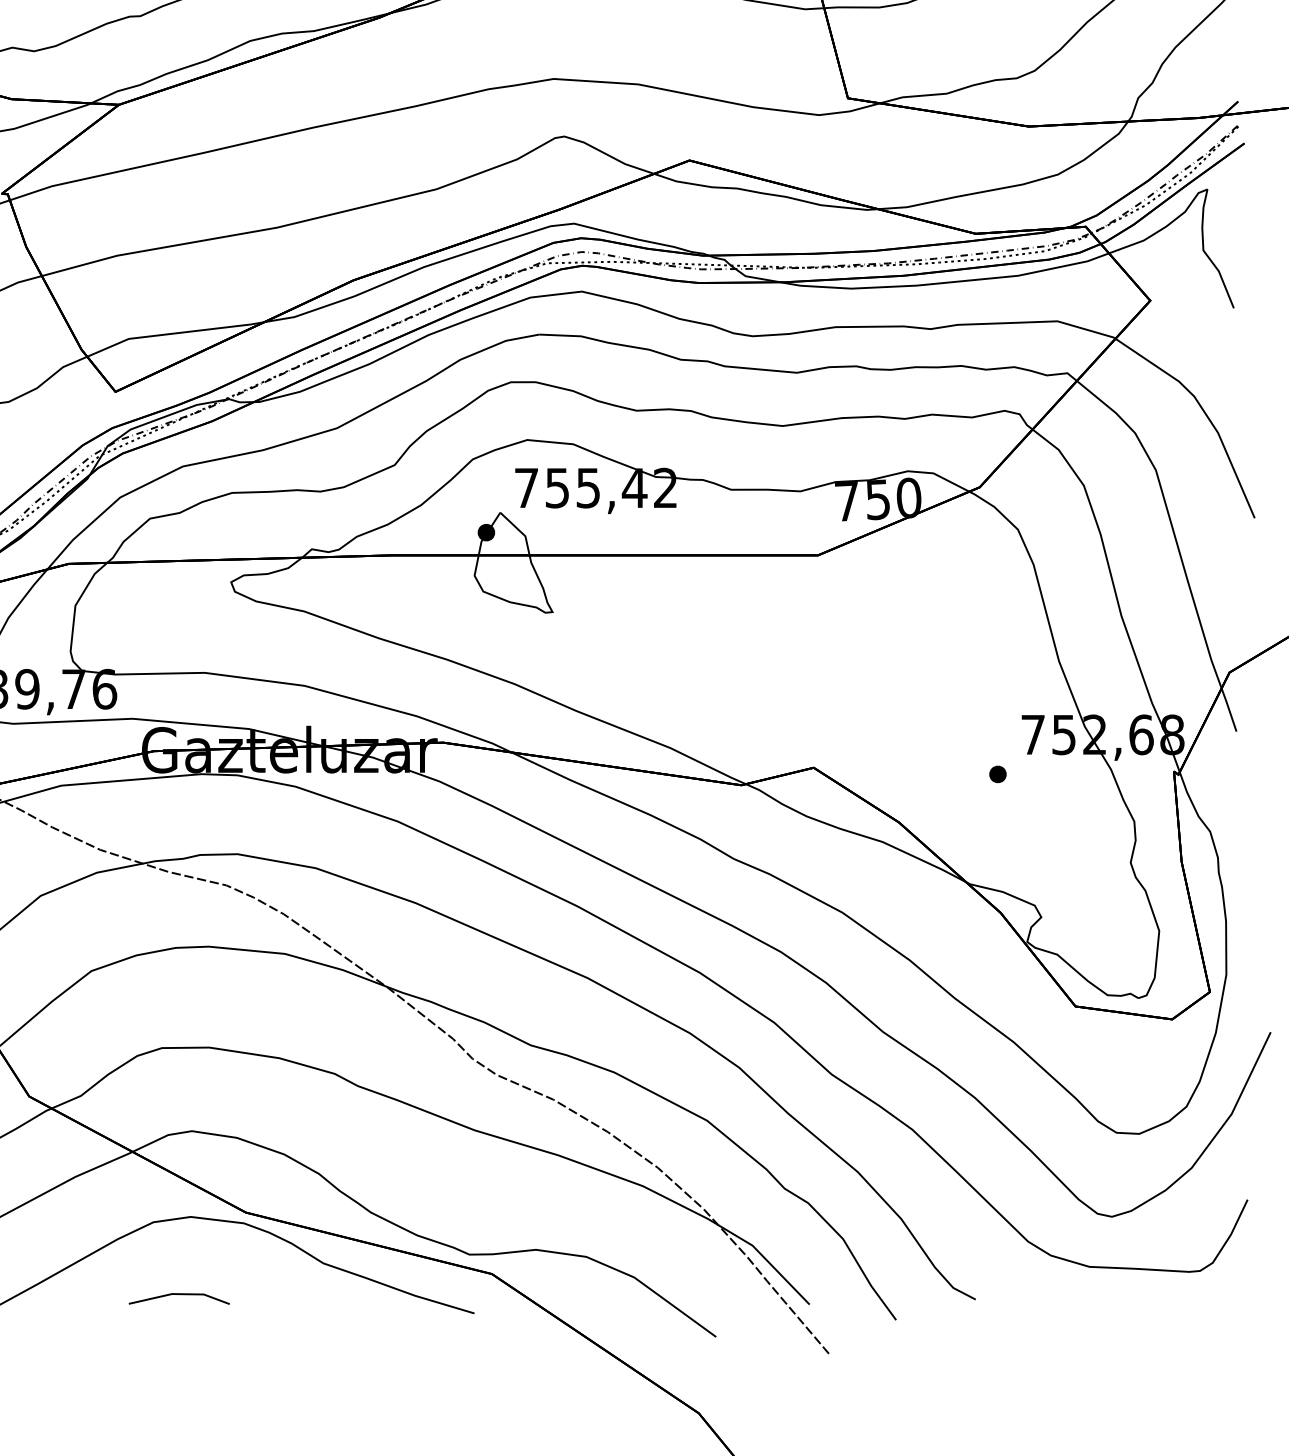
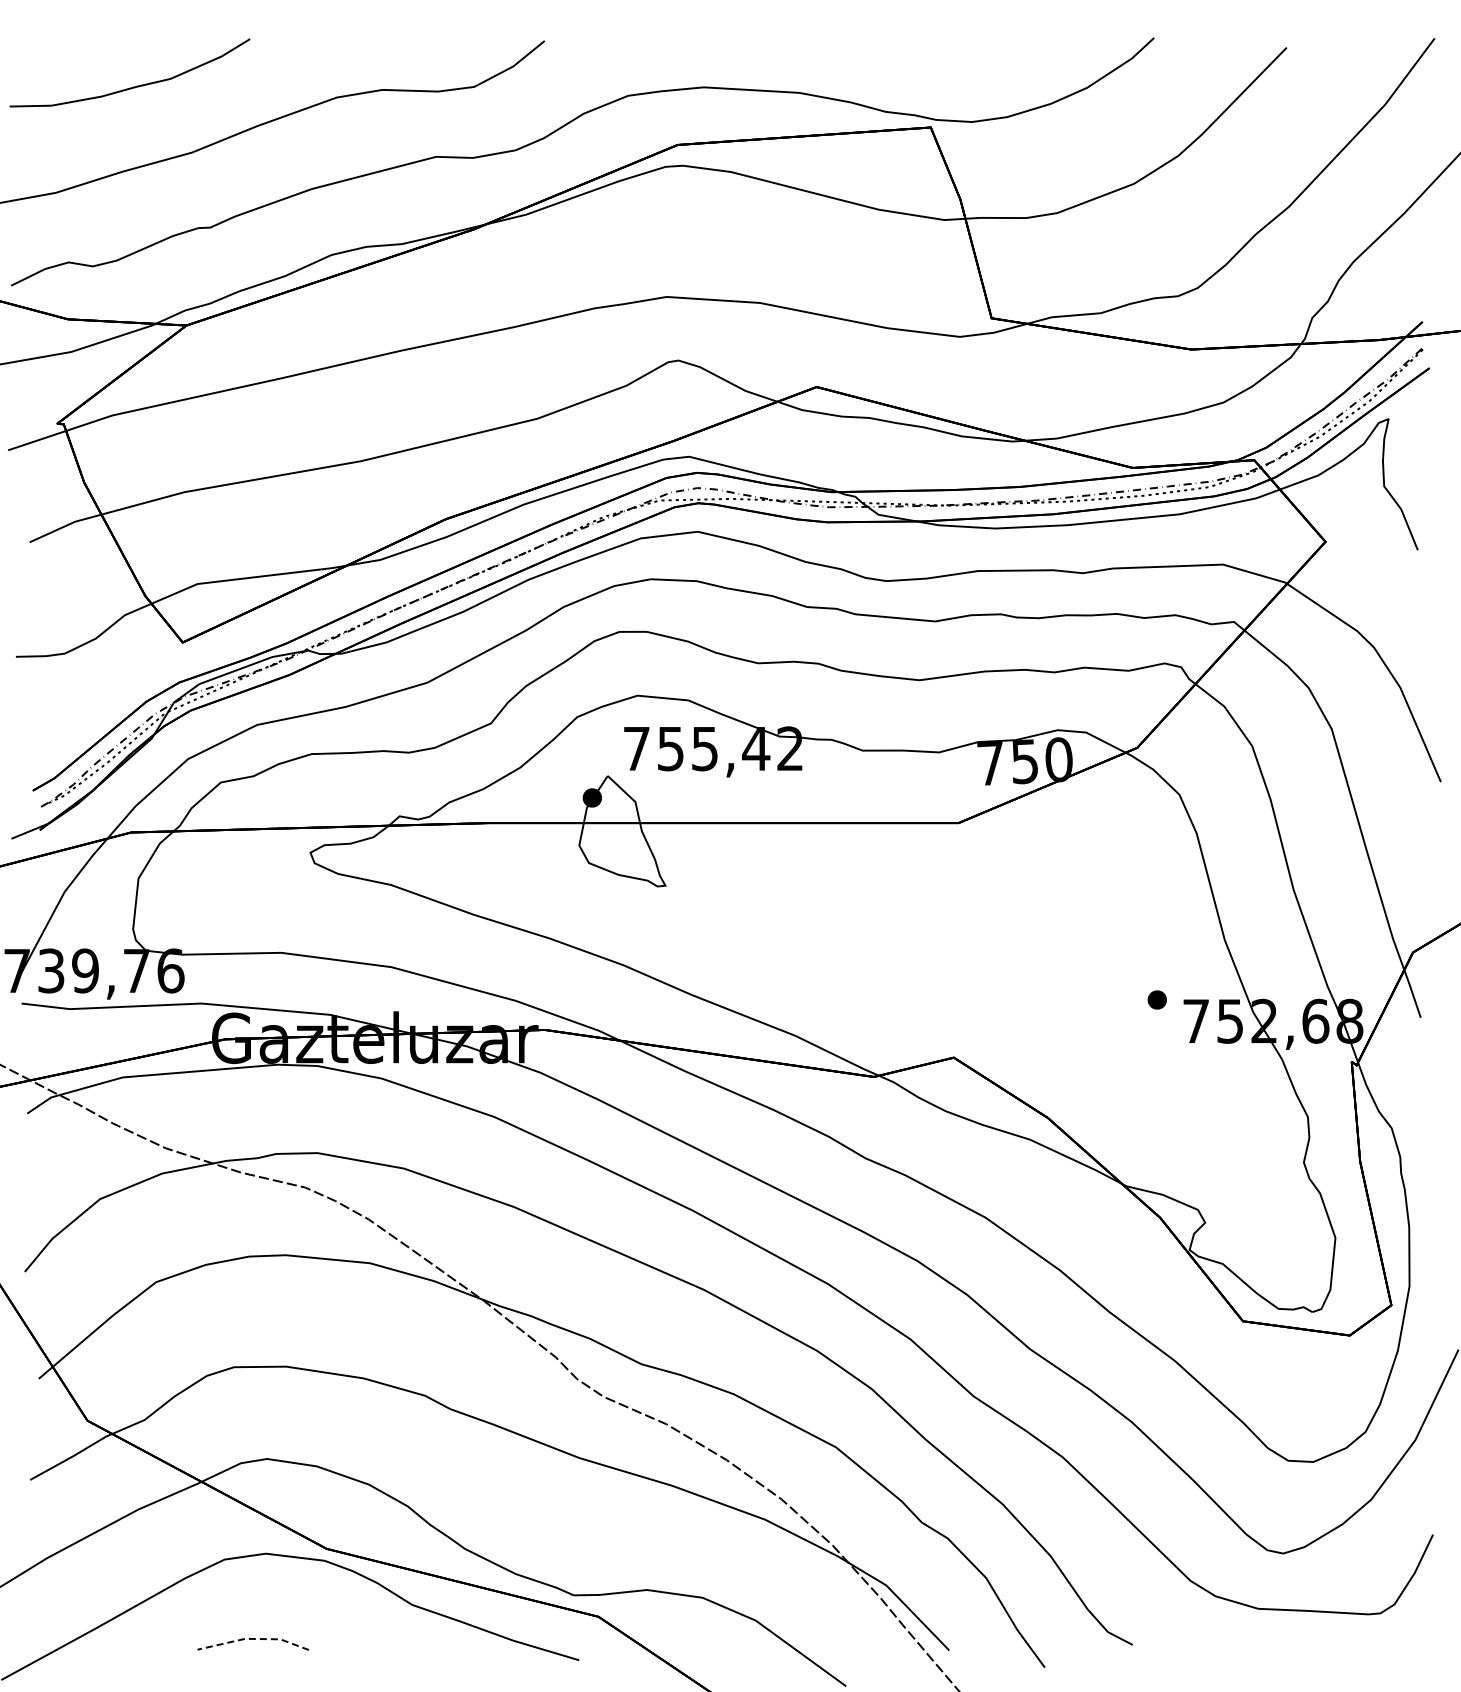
part: (997, 773) -> (1156, 999), moved
line: (179, 1293) -> (253, 1638), solid -> dashed

